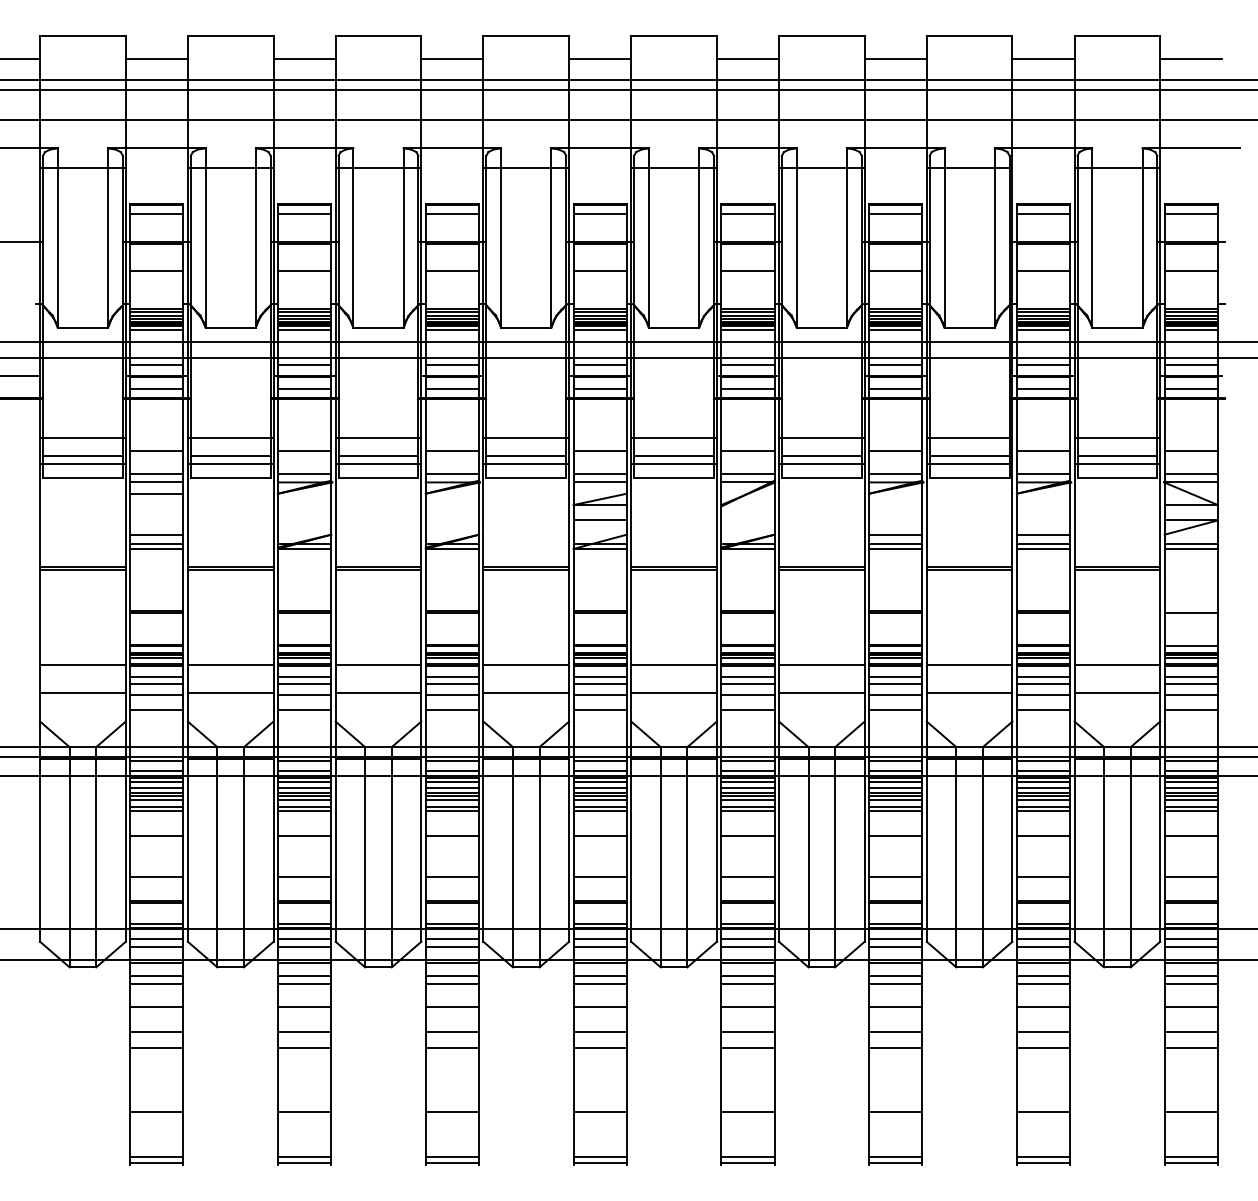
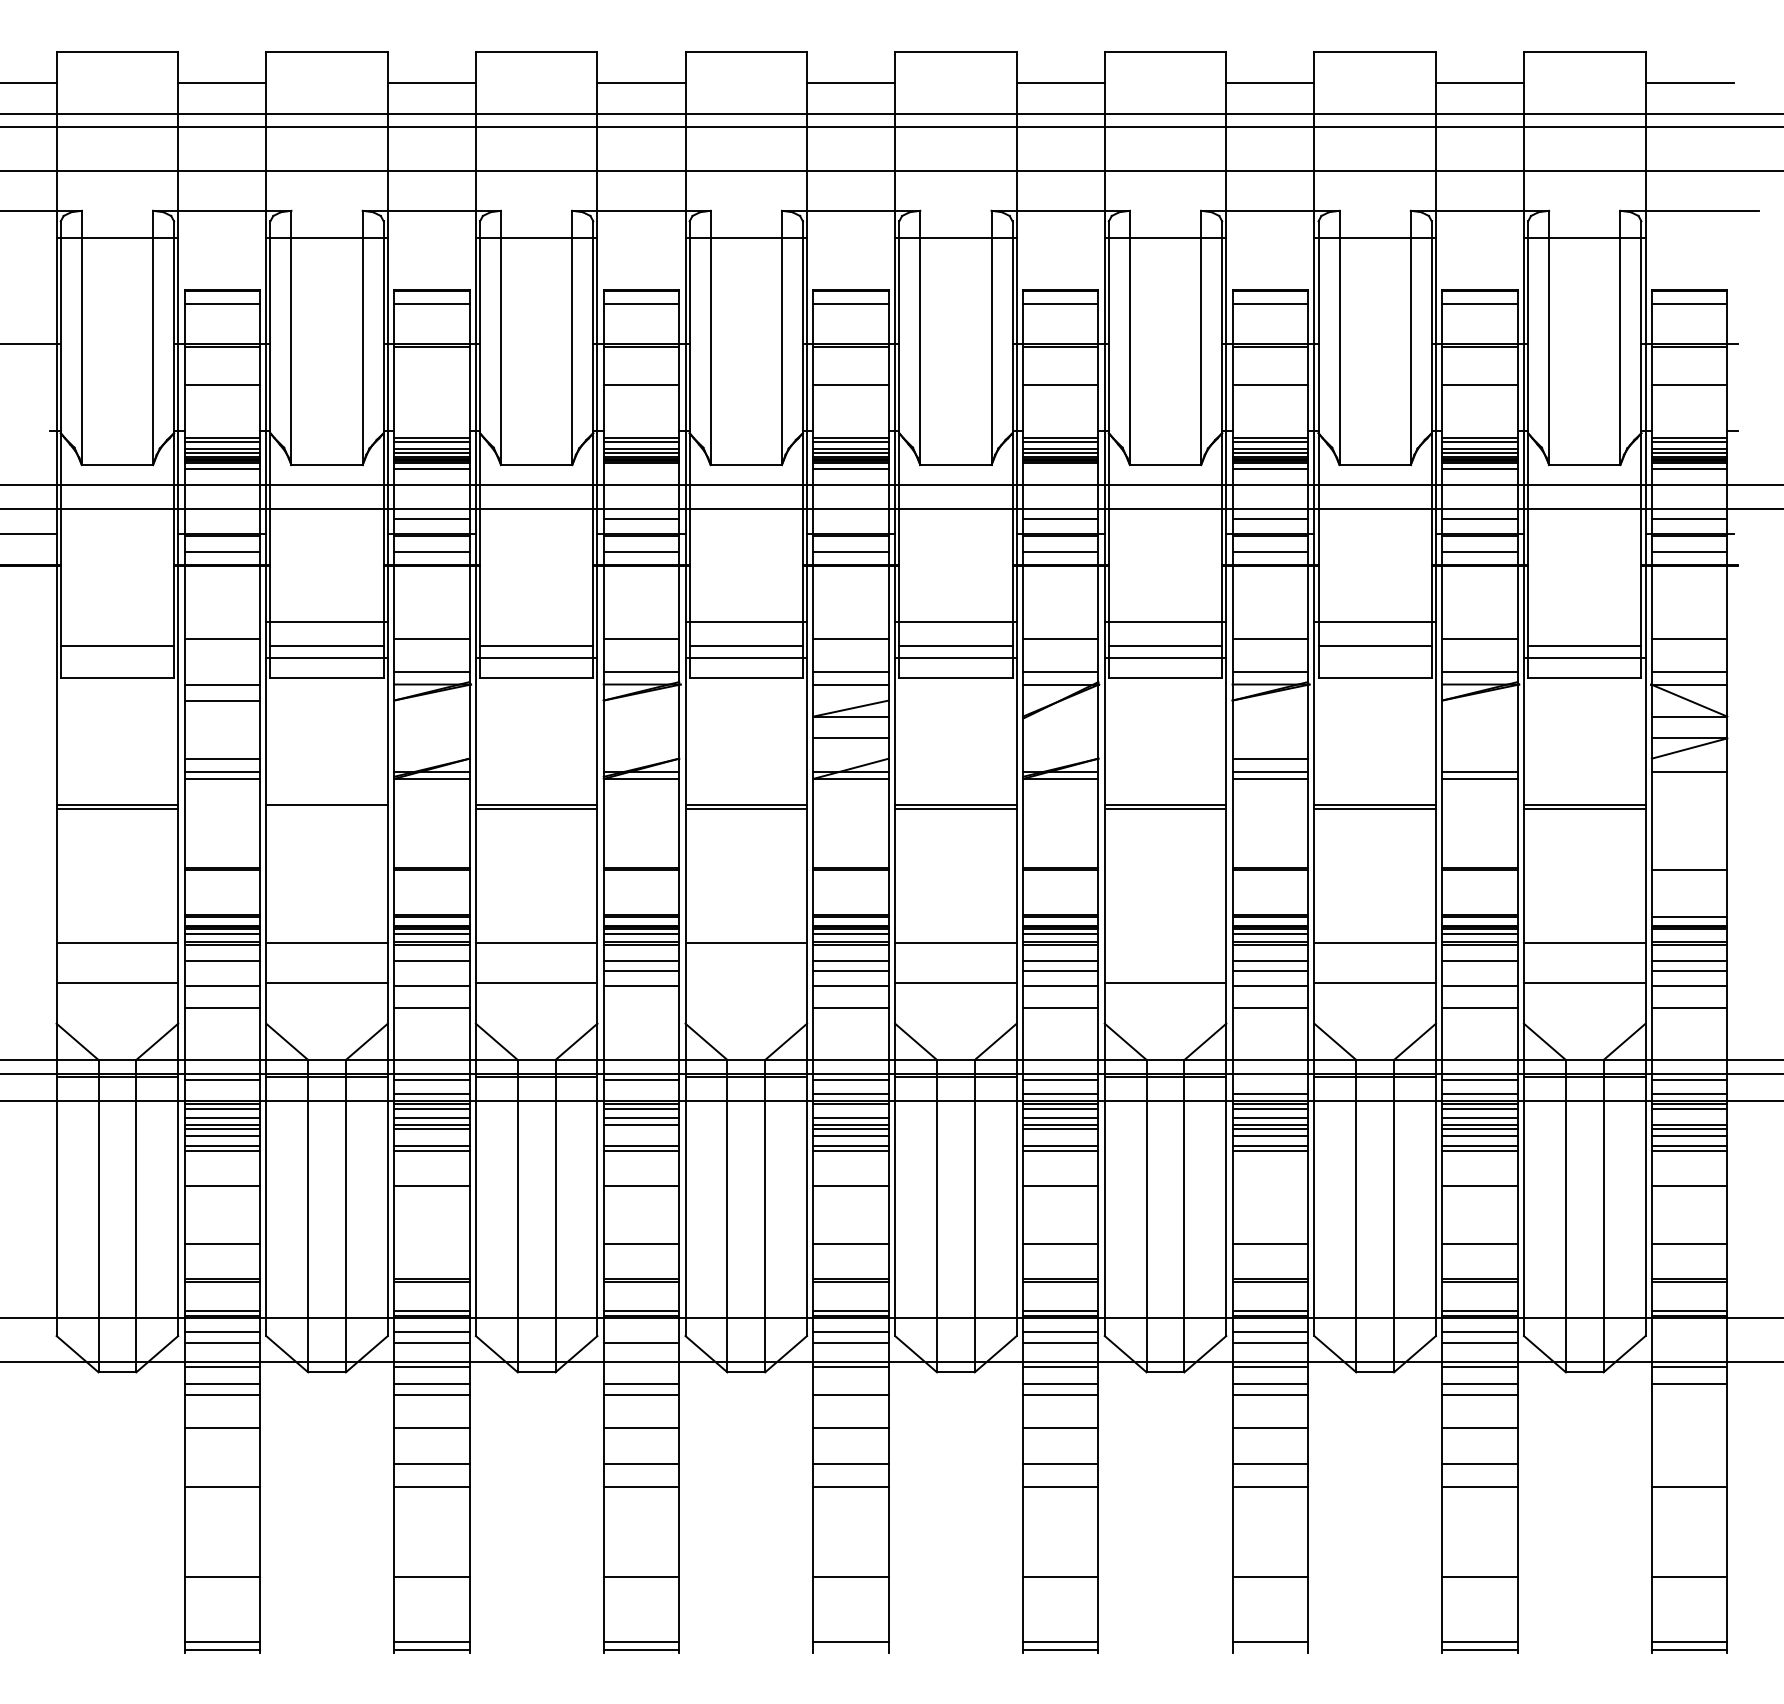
line: (304, 271) -> (431, 385), removed
line: (452, 330) -> (641, 468), removed
line: (747, 330) -> (1060, 468), removed
line: (156, 365) -> (221, 518), removed
line: (599, 365) -> (850, 518), removed
line: (82, 437) -> (117, 621), removed
line: (378, 437) -> (536, 621), removed
line: (1117, 437) -> (1584, 621), removed
line: (82, 463) -> (117, 657), removed
line: (969, 463) -> (1374, 657), removed
line: (156, 473) -> (221, 672), removed
line: (1043, 534) -> (1479, 758), removed
line: (1191, 548) -> (1689, 778), removed
line: (230, 569) -> (326, 808), removed
line: (1191, 657) -> (1689, 933), removed
line: (821, 665) -> (1165, 943), removed
line: (156, 684) -> (221, 970), removed
line: (304, 684) -> (431, 970), removed
line: (1043, 684) -> (1479, 970), removed
line: (526, 693) -> (746, 983), removed
line: (452, 710) -> (641, 1007), removed
line: (895, 761) -> (1270, 1080), removed
line: (156, 770) -> (221, 1093), removed
line: (452, 770) -> (641, 1093), removed
line: (599, 781) -> (850, 1108), removed
line: (1191, 788) -> (1689, 1118), removed
line: (452, 796) -> (641, 1129), removed
line: (304, 800) -> (431, 1135), removed
line: (452, 800) -> (641, 1135), removed
line: (747, 800) -> (1060, 1135), removed
line: (895, 836) -> (1270, 1186), removed
line: (304, 876) -> (431, 1243), removed
line: (452, 938) -> (641, 1331), removed
line: (1191, 938) -> (1689, 1331), removed
line: (1191, 947) -> (1689, 1343), removed
line: (452, 963) -> (641, 1366), removed
line: (599, 975) -> (850, 1384), removed
line: (1191, 983) -> (1689, 1395), removed
line: (1191, 1006) -> (1689, 1428), removed
line: (156, 1032) -> (221, 1464), removed
line: (1191, 1032) -> (1689, 1464), removed
line: (599, 1163) -> (850, 1650), removed
line: (895, 1163) -> (1270, 1650), removed

